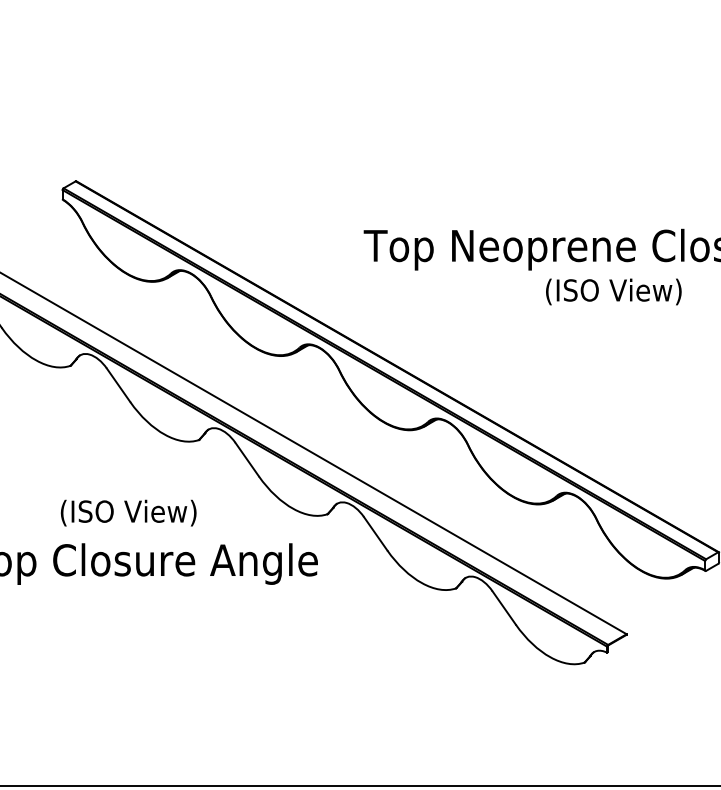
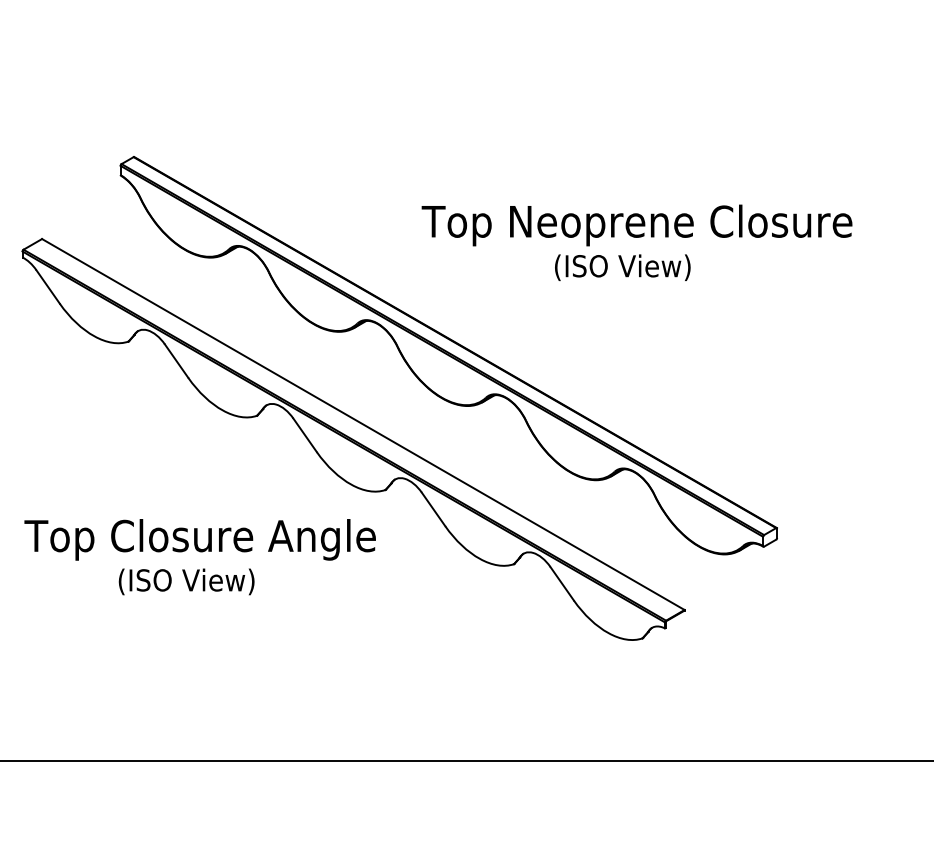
text: (613, 291) -> (622, 267), moved
text: (128, 512) -> (186, 581), moved

